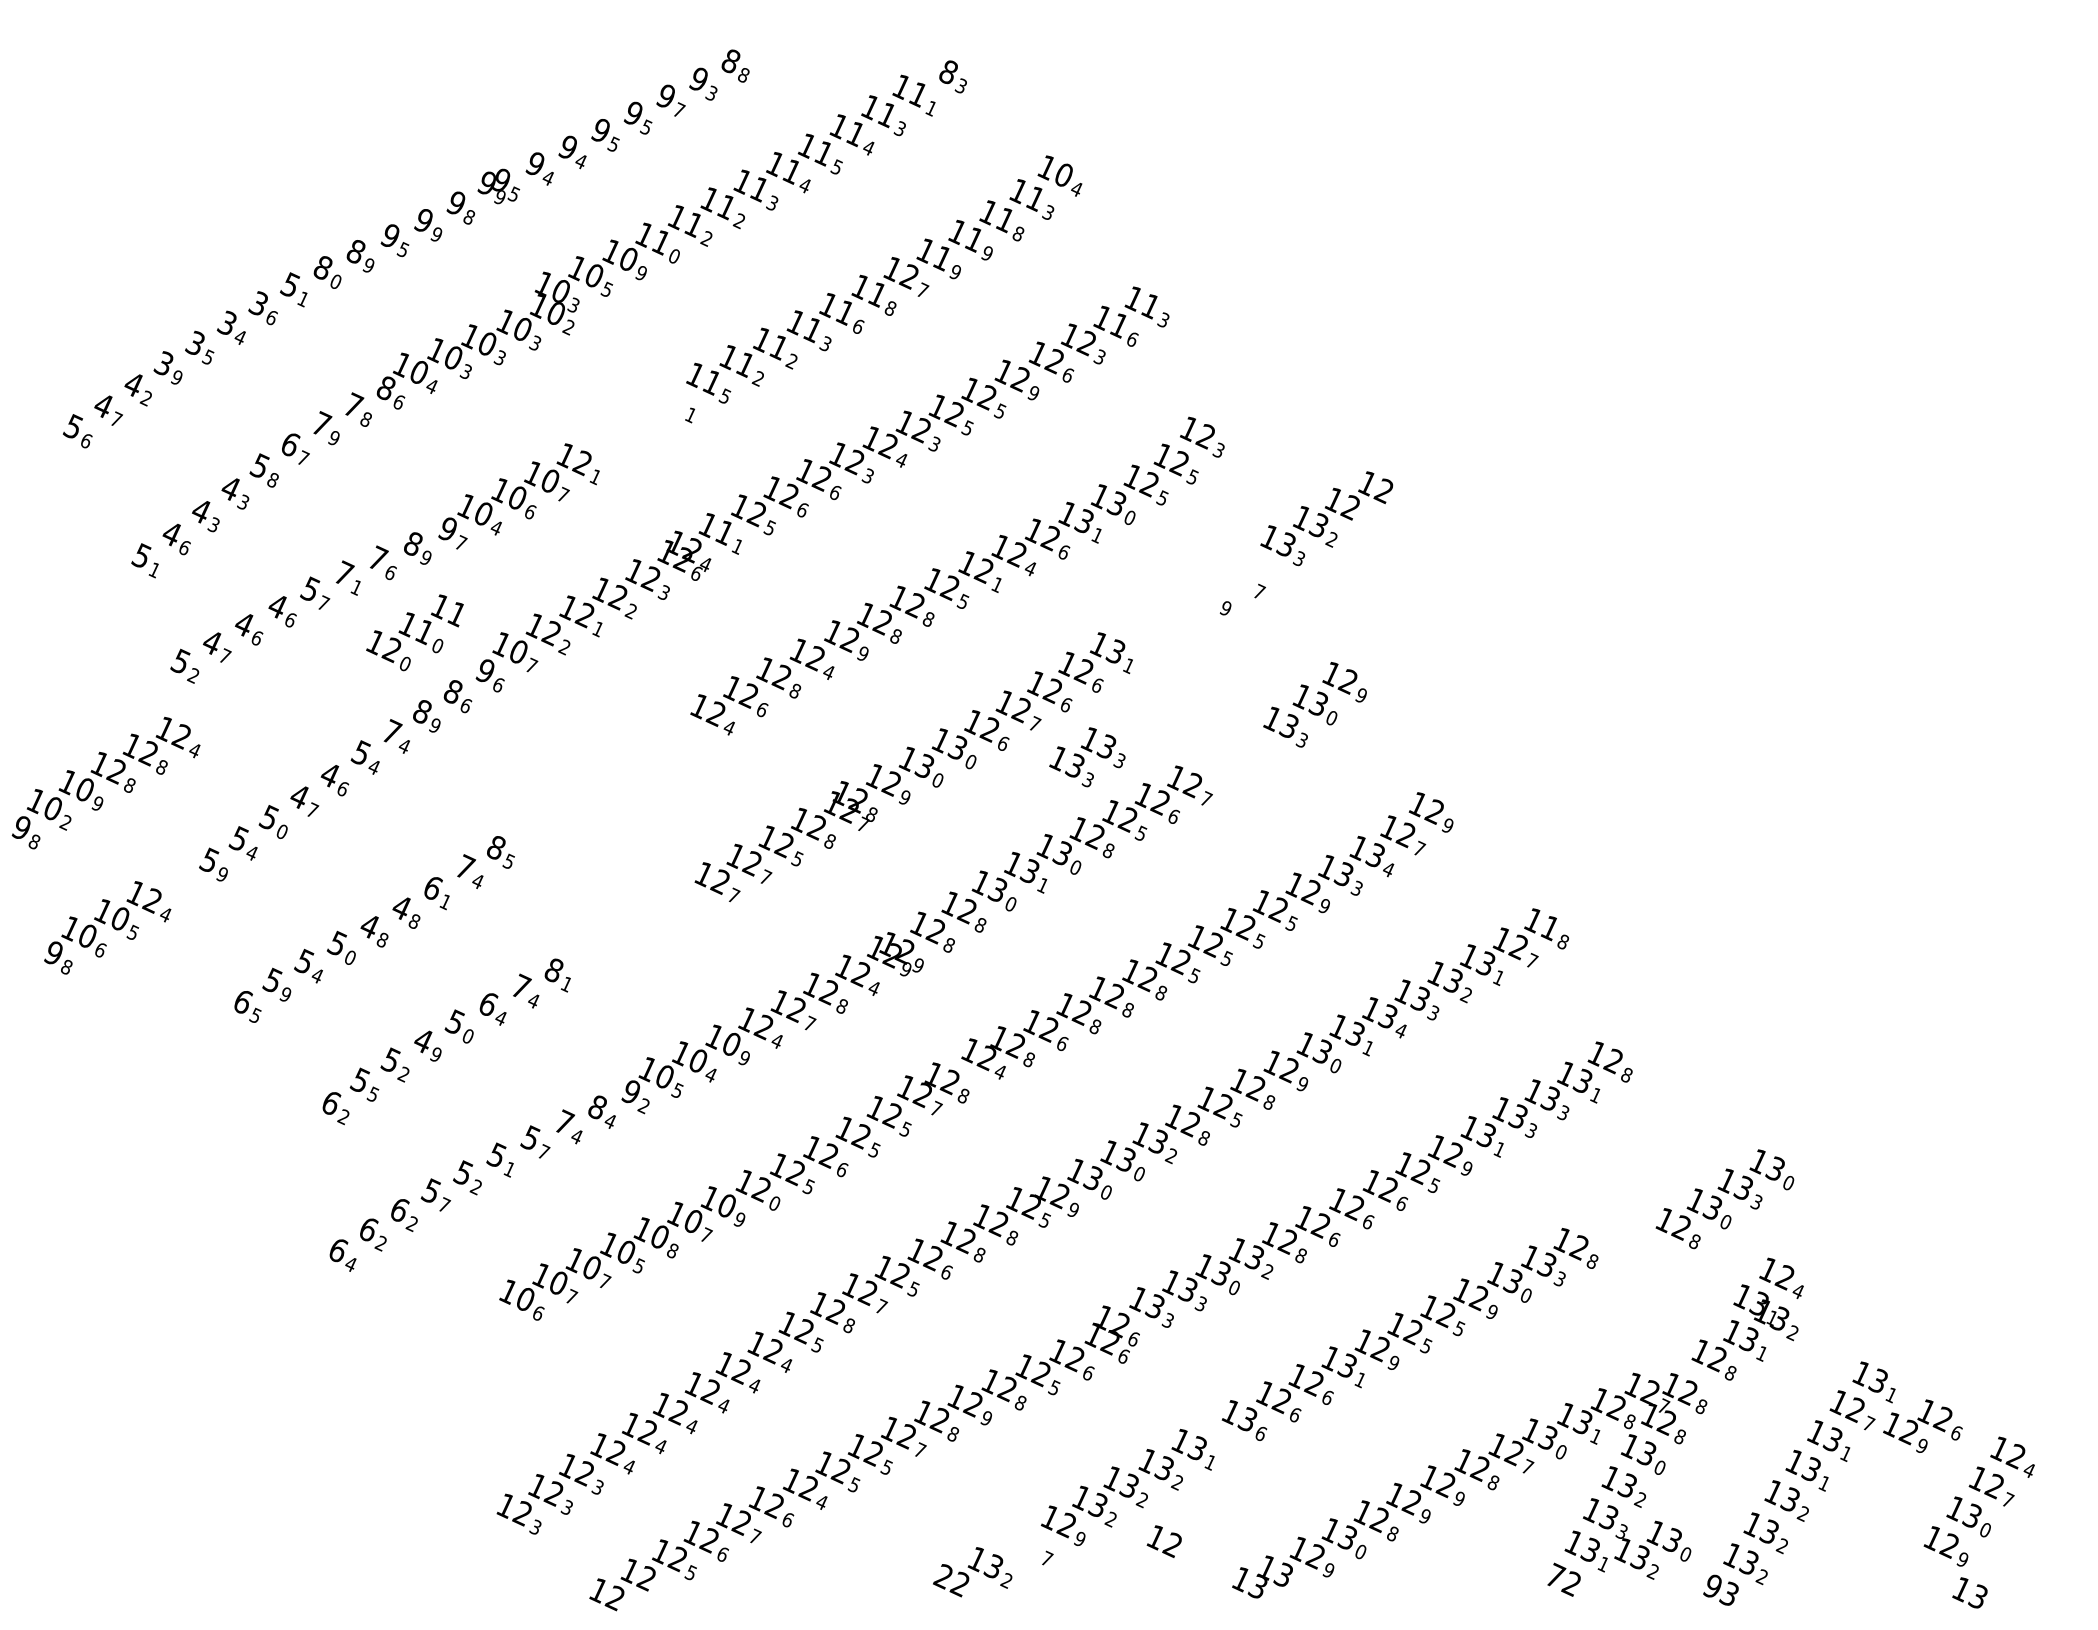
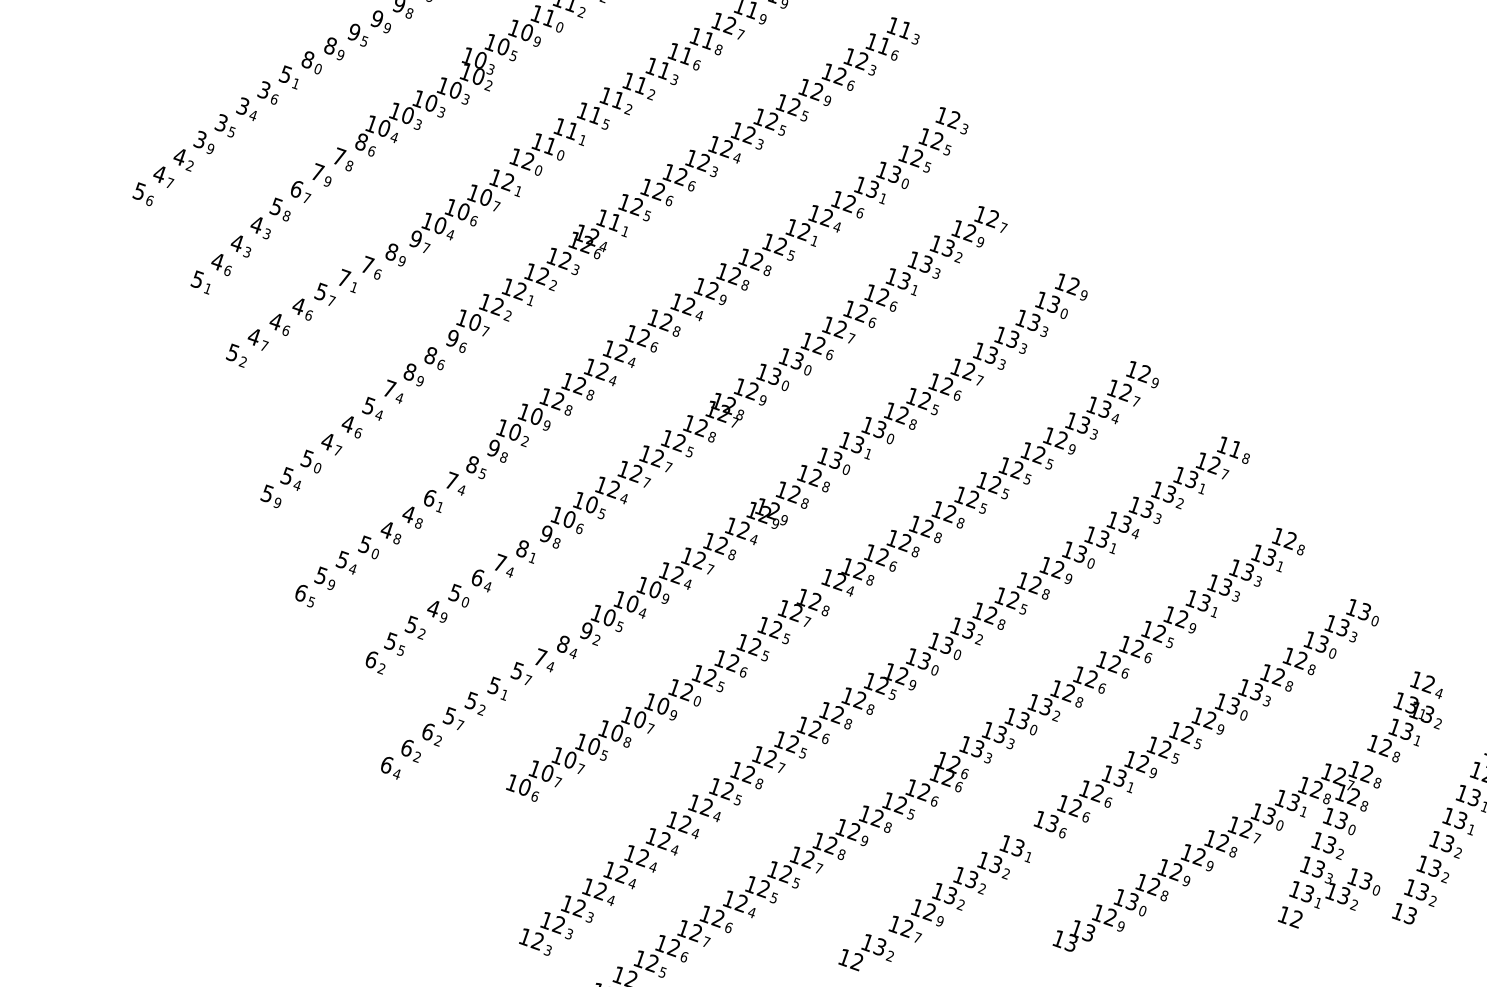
text: (1326, 518) -> (953, 242), moved
text: (414, 632) -> (542, 147), moved
text: (1087, 757) -> (999, 348), moved
text: (105, 782) -> (550, 409), moved
text: (107, 927) -> (583, 511), moved
text: (1724, 1199) -> (1330, 637), moved
text: (1163, 1541) -> (900, 926), moved
text: (1555, 1575) -> (1284, 914), 72 -> 12
text: (942, 1576) -> (843, 957), 22 -> 12
text: (1712, 1586) -> (1397, 911), 93 -> 13

